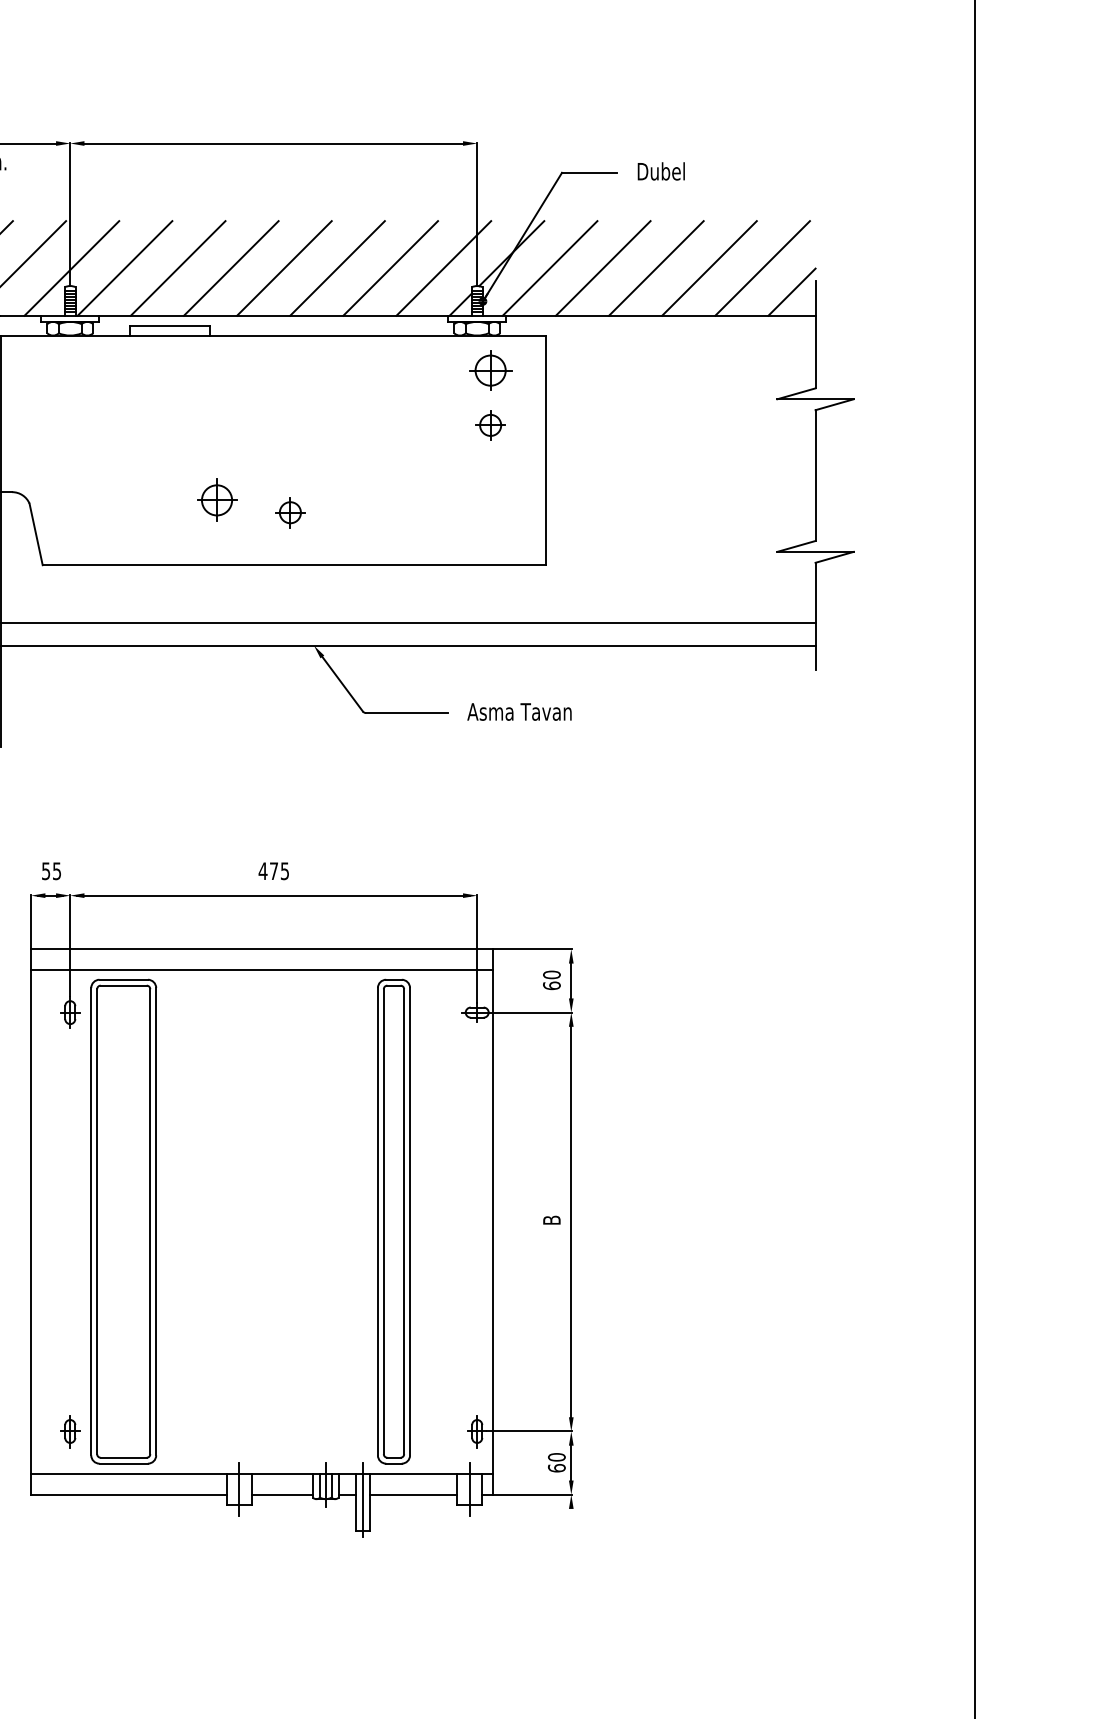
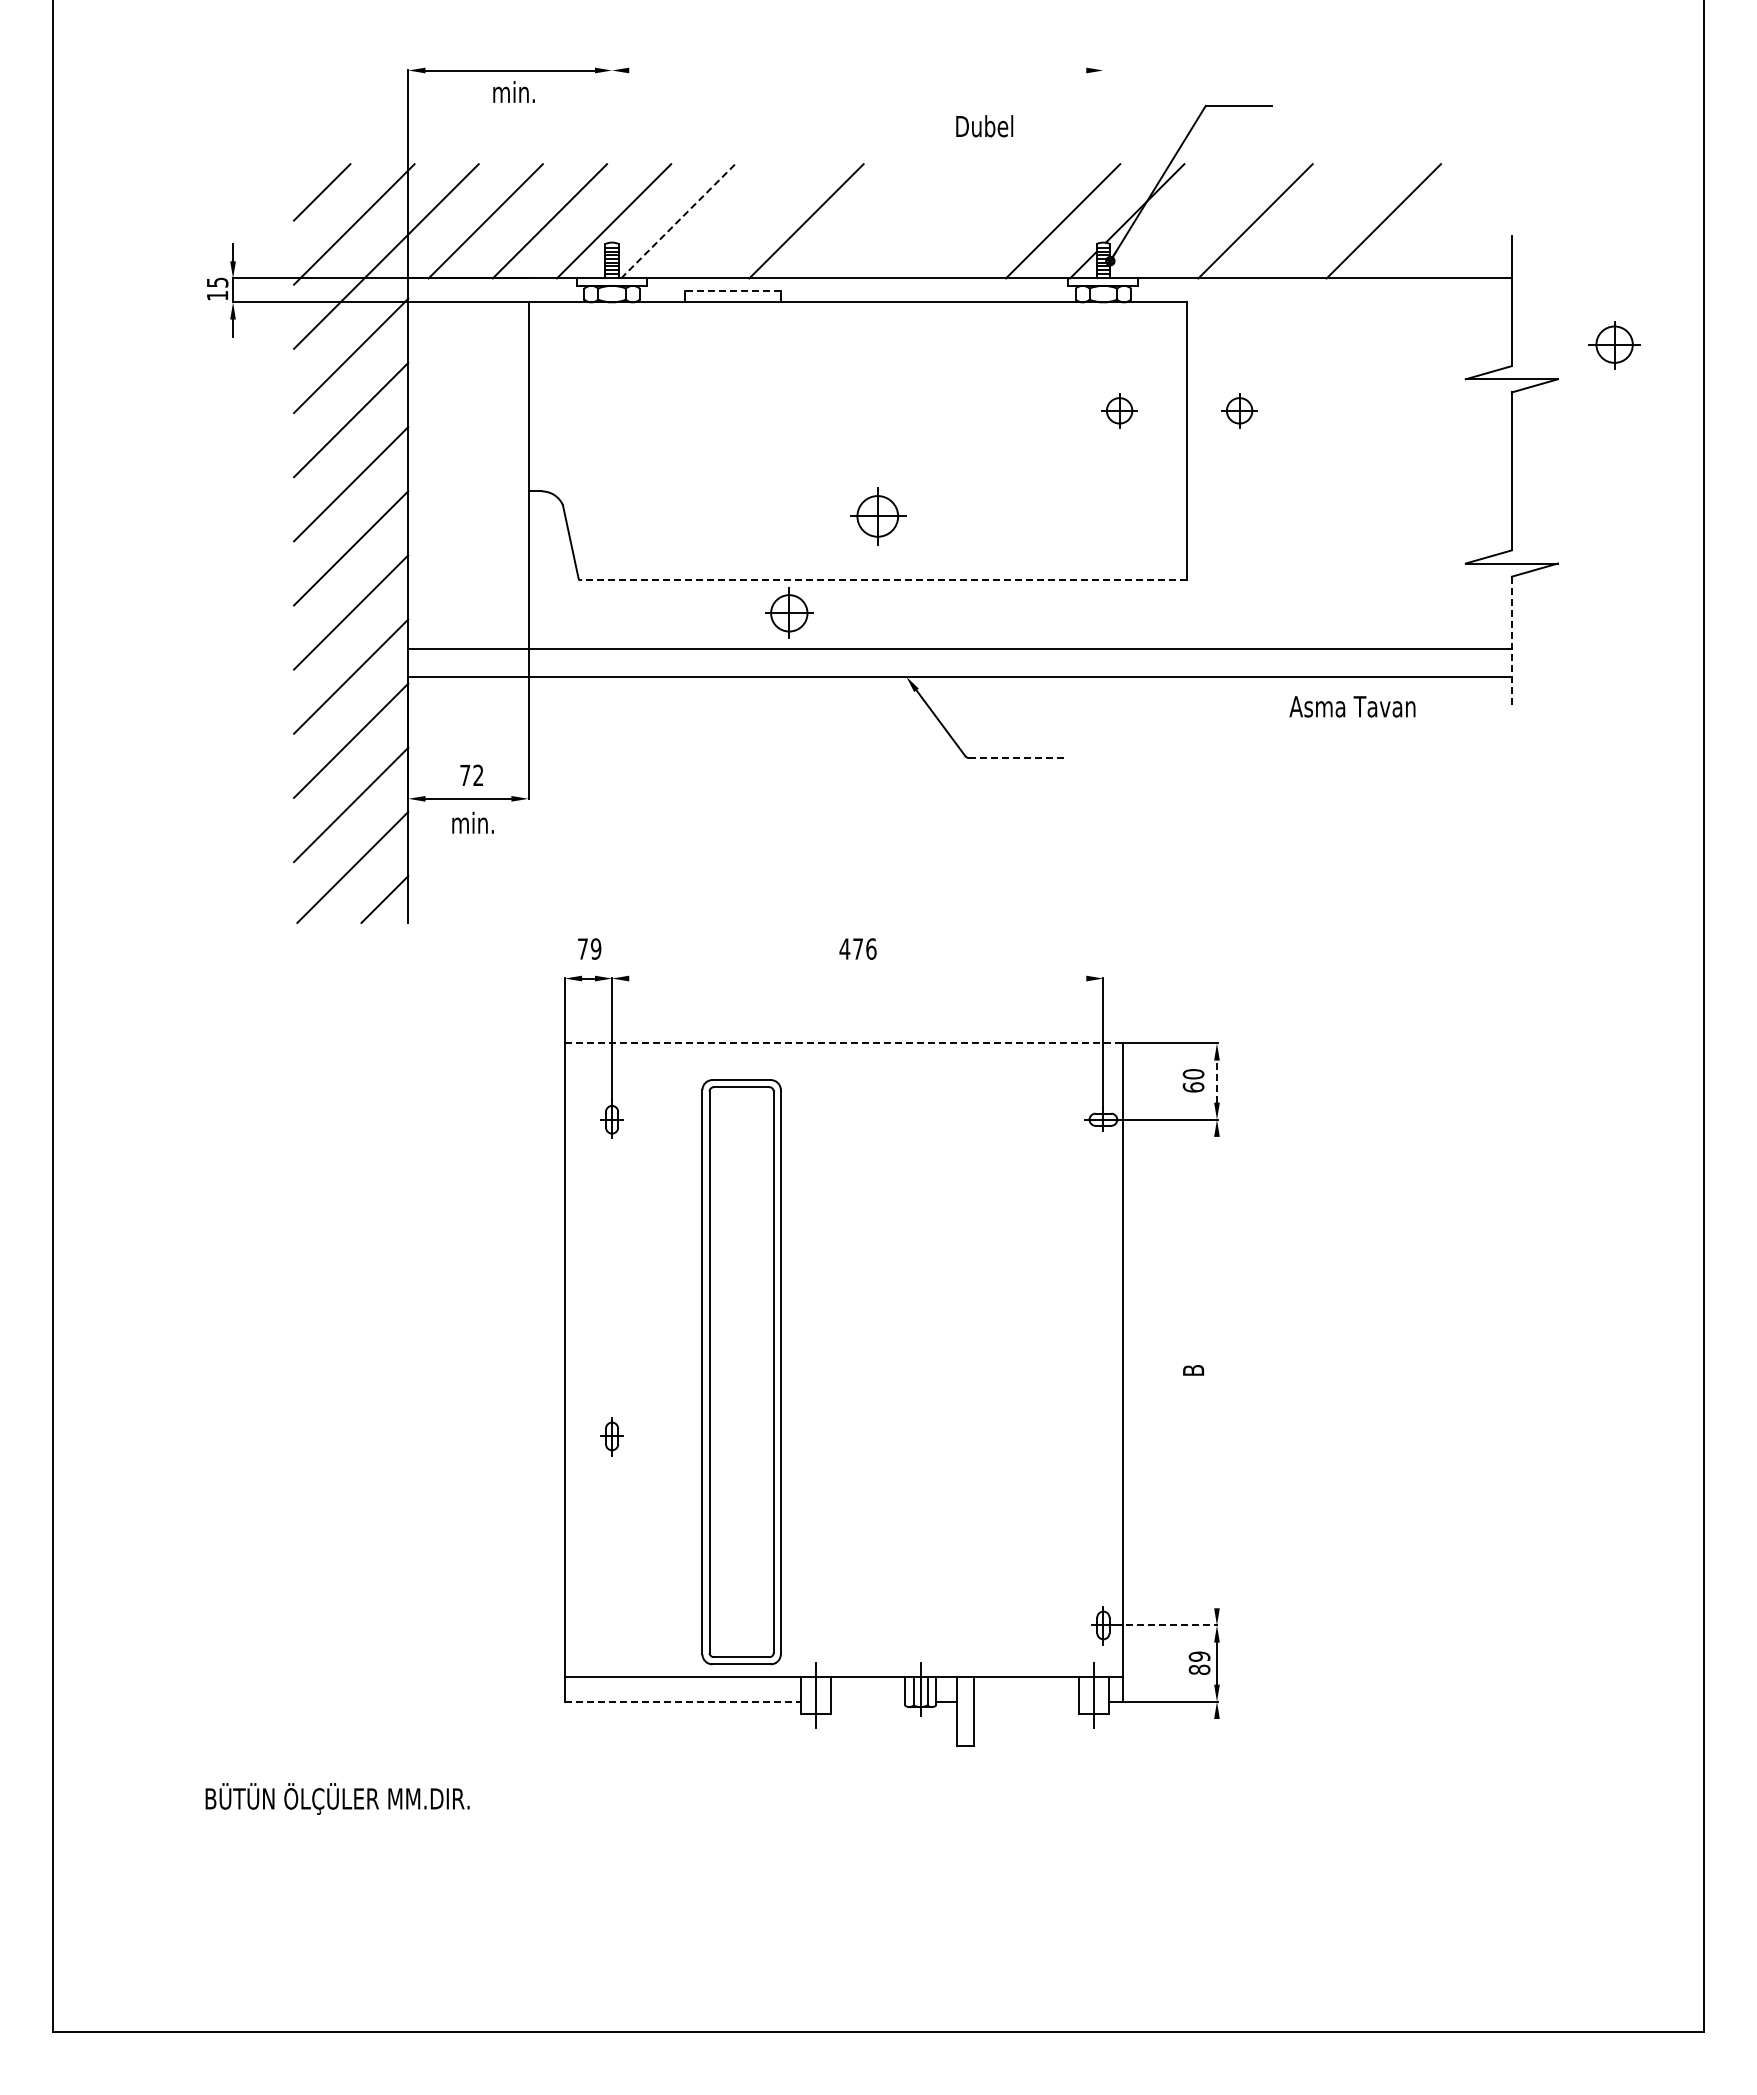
line: (273, 143) -> (857, 70), removed
text: (661, 171) -> (984, 126), moved
line: (70, 213) -> (612, 155), removed
line: (477, 213) -> (1103, 155), removed
line: (125, 268) -> (678, 221), solid -> dashed
line: (178, 268) -> (742, 221), removed
line: (284, 268) -> (870, 221), removed
line: (337, 268) -> (934, 221), removed
line: (390, 268) -> (998, 221), removed
line: (550, 268) -> (1191, 221), removed
line: (656, 268) -> (1319, 221), removed
line: (762, 268) -> (1447, 221), removed
line: (791, 291) -> (1482, 249), removed
line: (169, 326) -> (732, 291), solid -> dashed
part: (490, 371) -> (1614, 345), moved
part: (589, 425) -> (1239, 410), added
part: (217, 499) -> (789, 612), moved
part: (290, 512) -> (877, 515), size x1.6
line: (294, 565) -> (882, 579), solid -> dashed
line: (815, 616) -> (1511, 641), solid -> dashed
text: (519, 711) -> (1352, 706), moved
line: (407, 713) -> (1019, 758), solid -> dashed
text: (51, 870) -> (589, 948), 55 -> 79
text: (285, 870) -> (871, 948), 475 -> 476
line: (273, 895) -> (857, 978), removed
line: (261, 949) -> (843, 1043), solid -> dashed
line: (261, 970) -> (843, 1068), removed
line: (570, 980) -> (1216, 1081), solid -> dashed
part: (123, 1221) -> (741, 1372), moved
part: (393, 1221) -> (1002, 1372), removed
line: (570, 1221) -> (1216, 1372), removed
part: (69, 1431) -> (611, 1436), moved
line: (529, 1431) -> (1166, 1625), solid -> dashed
text: (556, 1462) -> (1199, 1662), 60 -> 89
line: (129, 1494) -> (683, 1701), solid -> dashed
line: (281, 1494) -> (867, 1701), removed
line: (413, 1494) -> (1026, 1701), removed
line: (362, 1500) -> (965, 1708), removed

